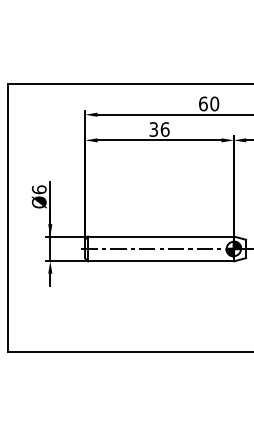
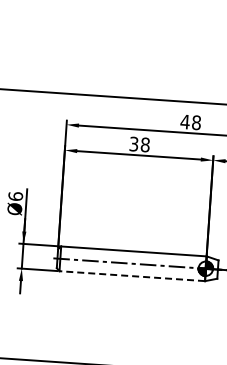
text: (208, 103) -> (190, 121), 60 -> 48
text: (164, 129) -> (144, 144), 36 -> 38
line: (160, 261) -> (131, 276), solid -> dashed

